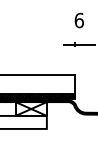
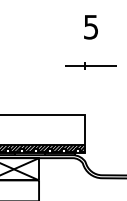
text: (78, 20) -> (89, 27), 6 -> 5

